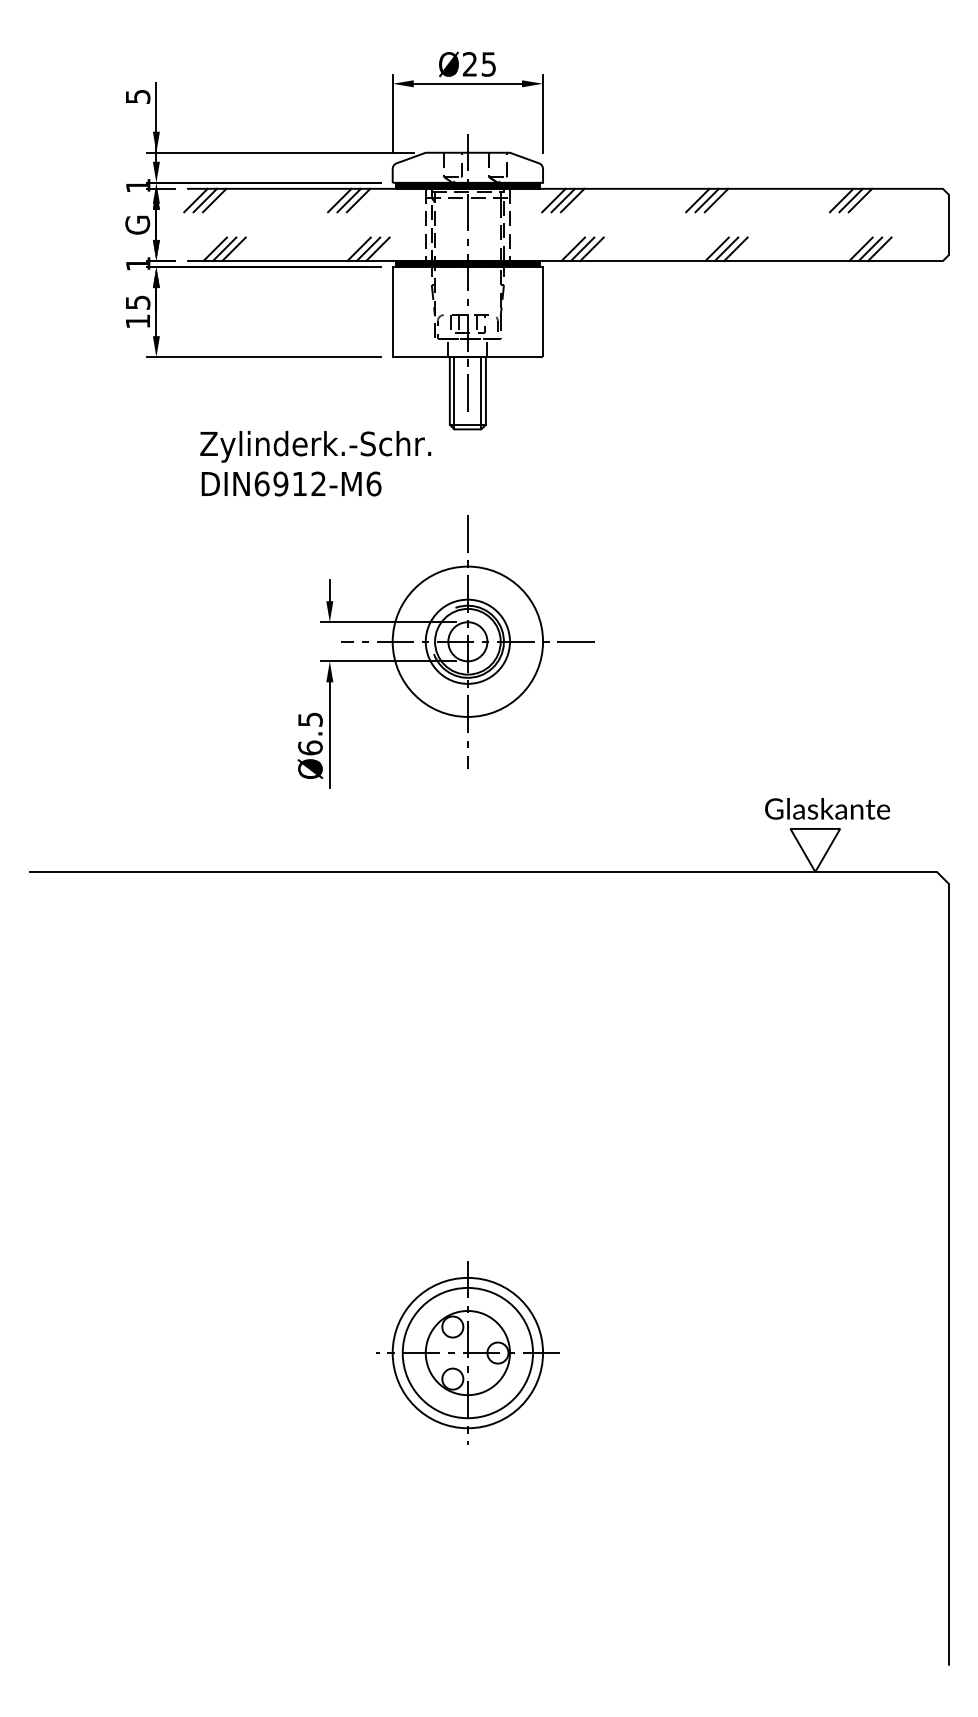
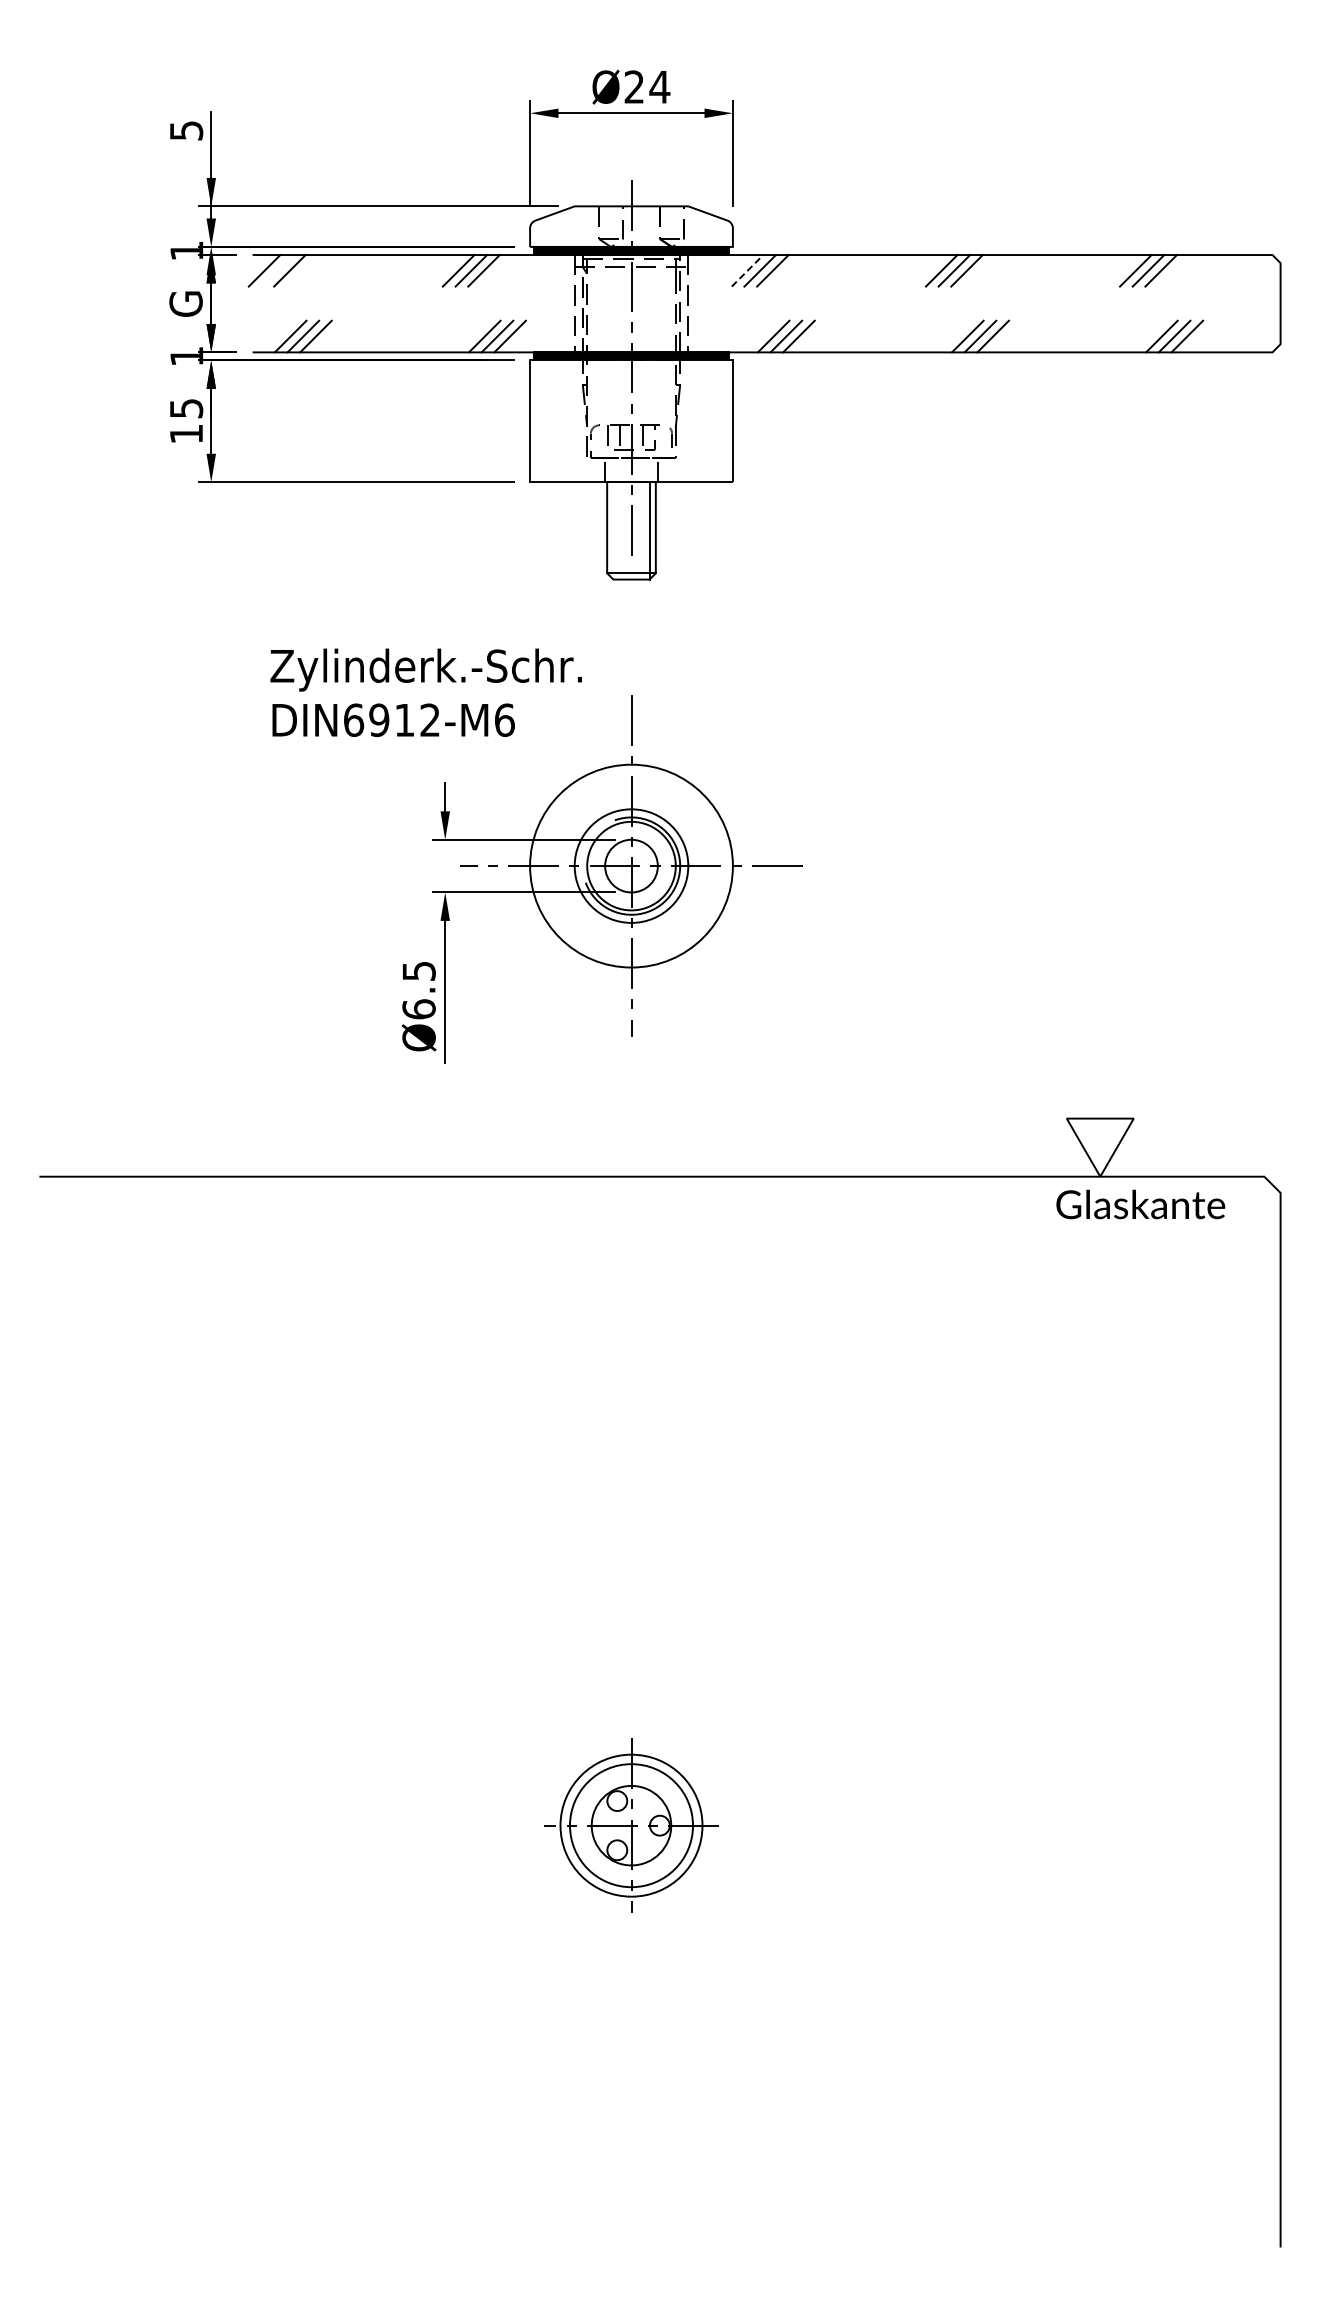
text: (488, 64) -> (659, 87), Ø25 -> Ø24
line: (205, 200) -> (277, 270), removed
line: (553, 200) -> (747, 270), solid -> dashed
line: (454, 393) -> (613, 530), removed
text: (315, 463) -> (425, 692), moved
text: (827, 808) -> (1140, 1204), moved
part: (467, 1352) -> (631, 1825), size x0.7

